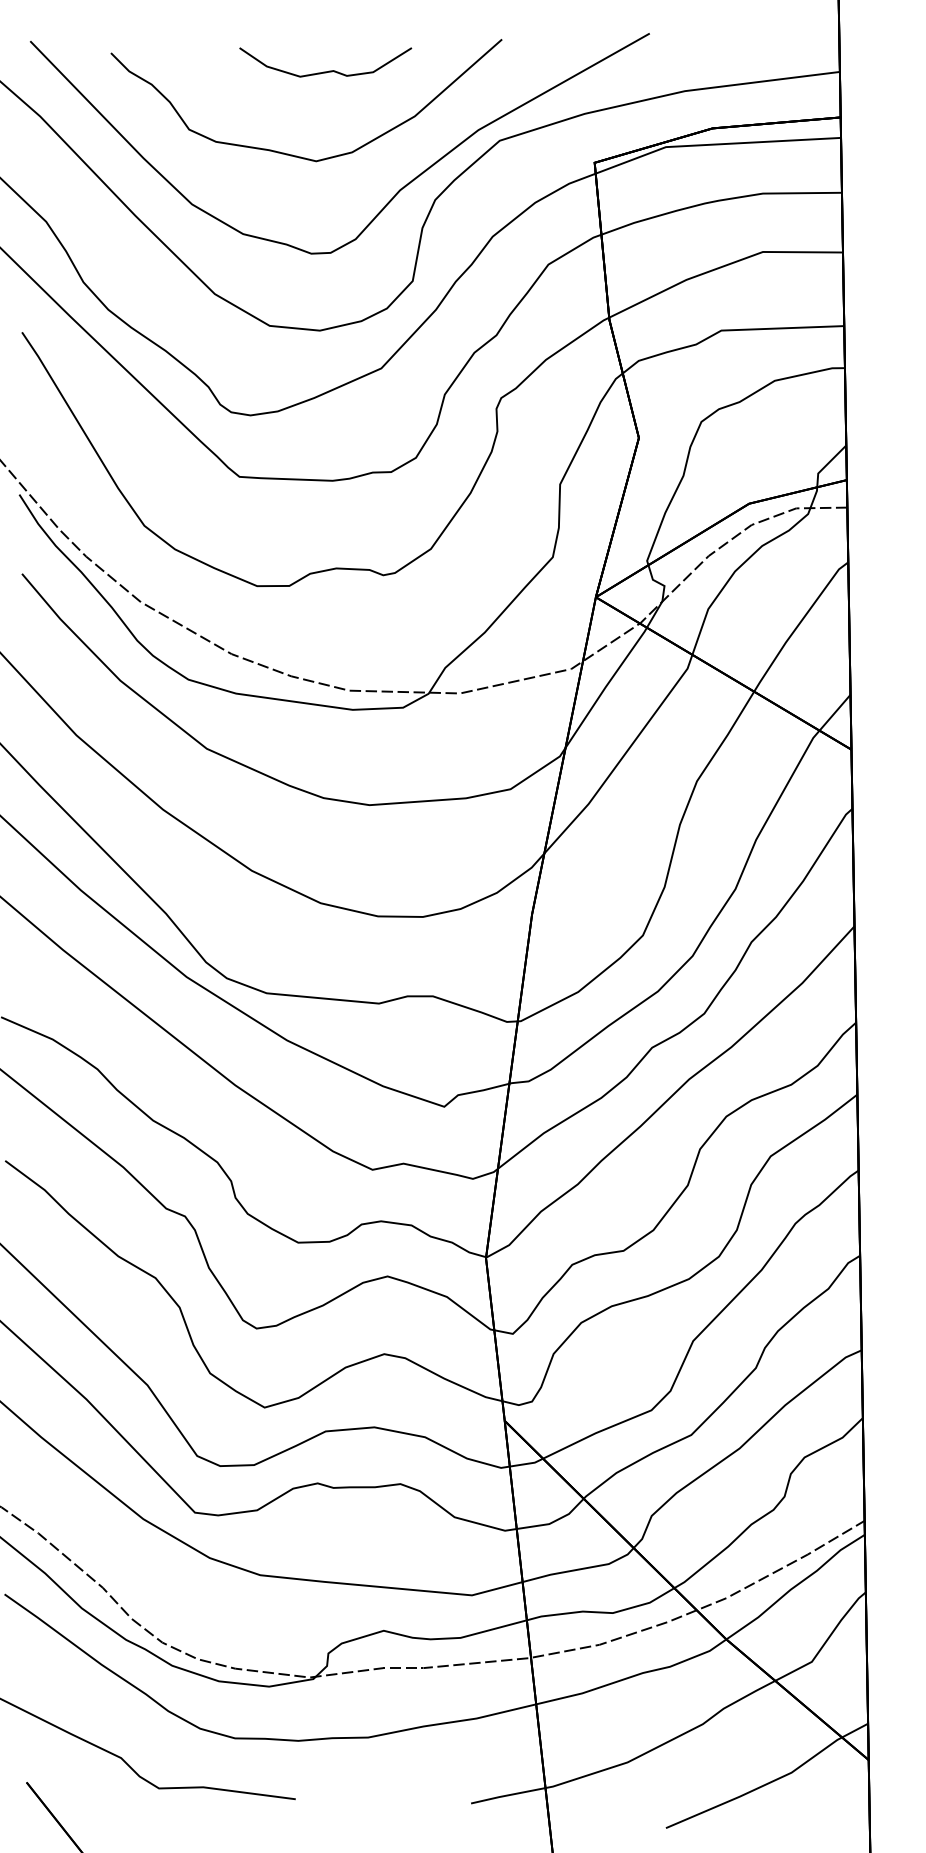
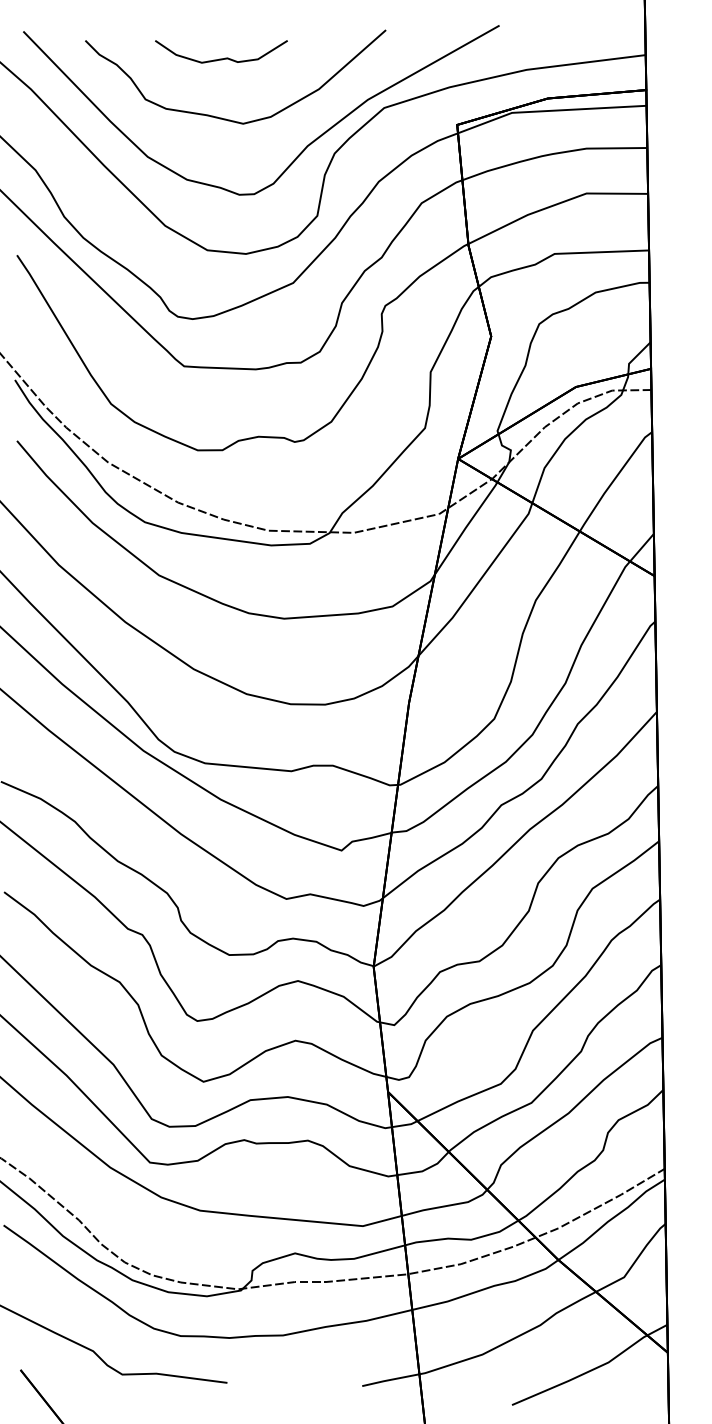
curve: (325, 71) -> (221, 58), moved

